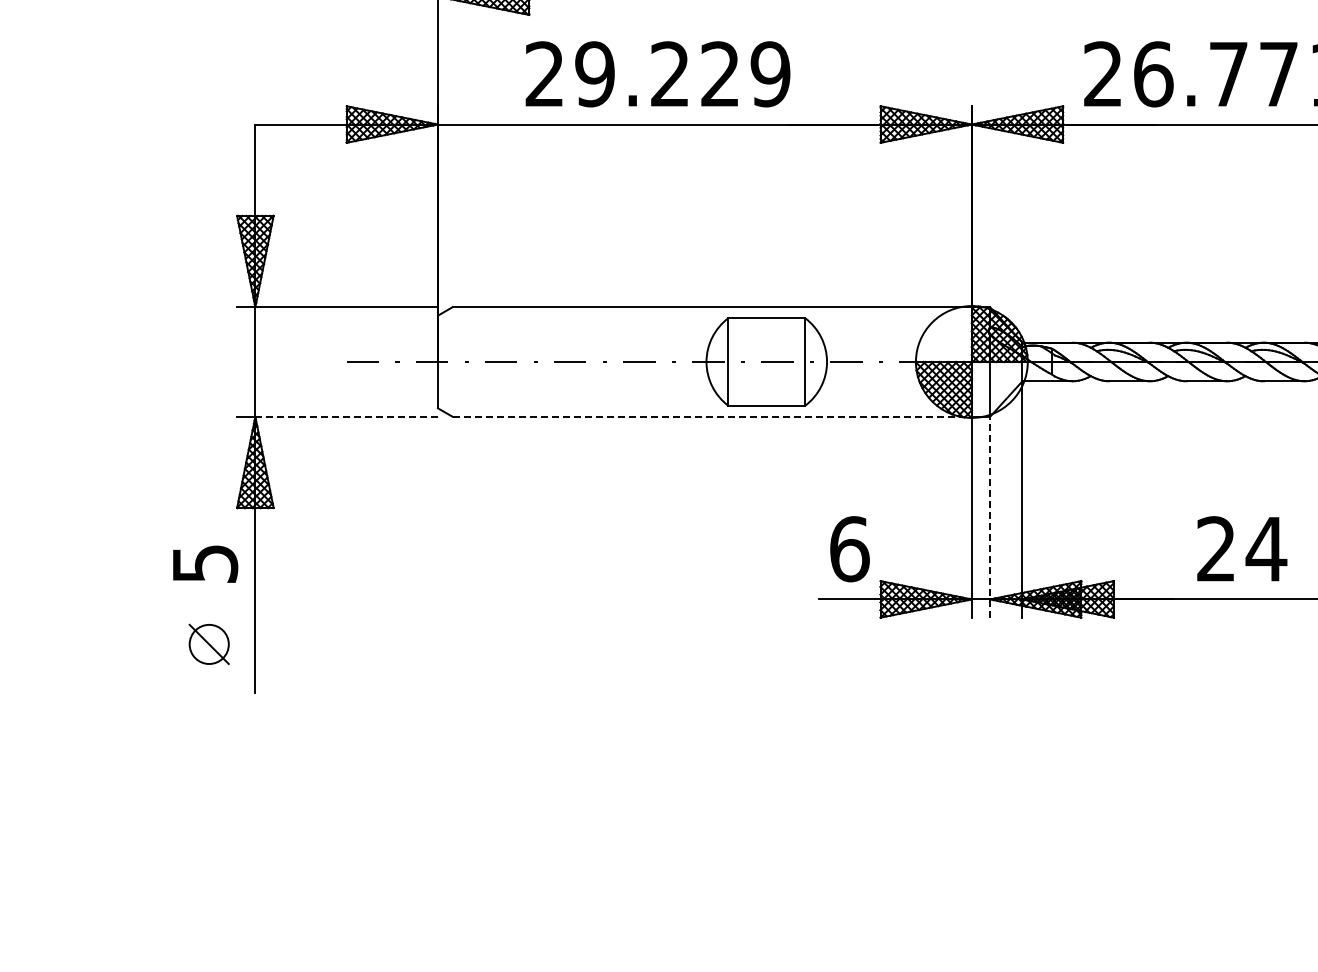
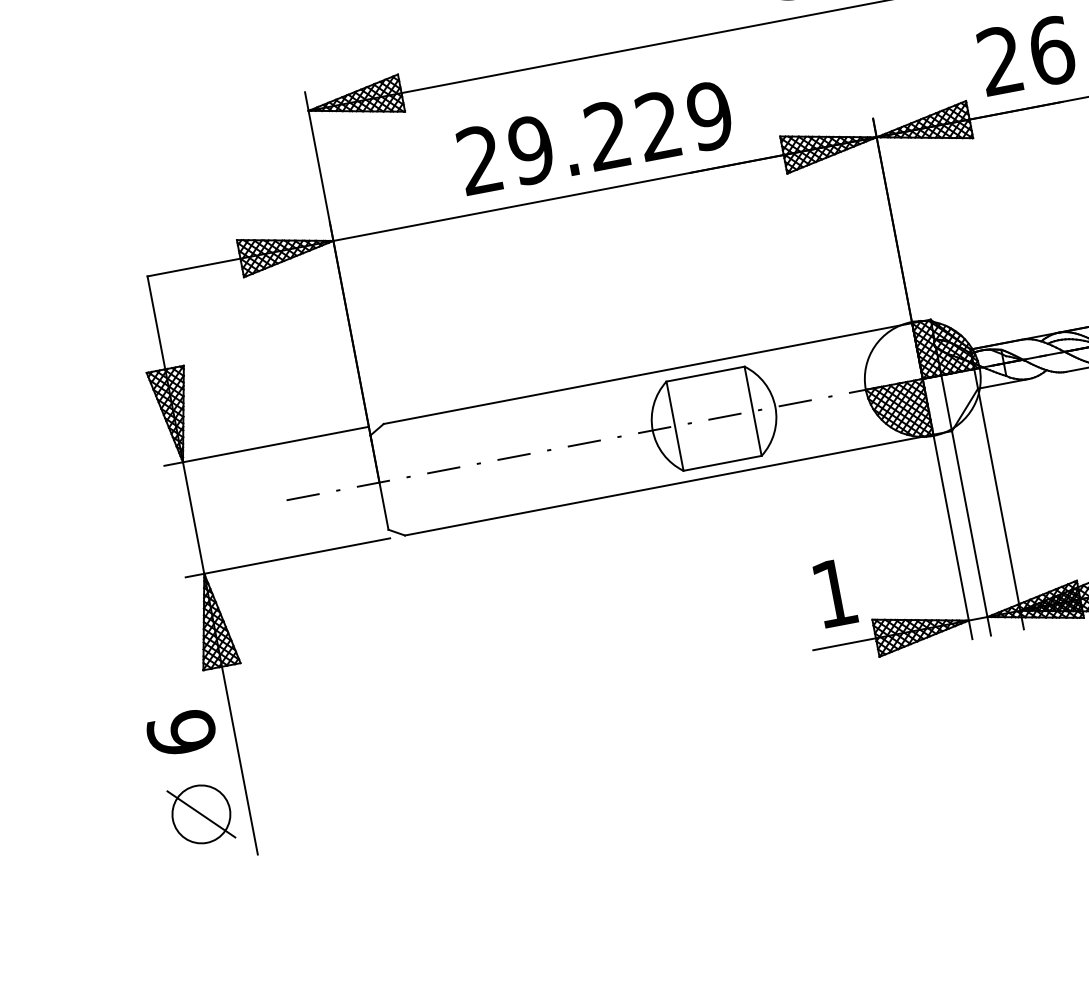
text: (657, 74) -> (594, 138), moved
line: (346, 416) -> (296, 555), dashed -> solid
line: (712, 416) -> (669, 484), dashed -> solid
line: (990, 516) -> (971, 532), dashed -> solid
text: (849, 549) -> (834, 593), 6 -> 1
text: (205, 563) -> (181, 732), 5 -> 6
part: (209, 644) -> (201, 814), size x1.43

